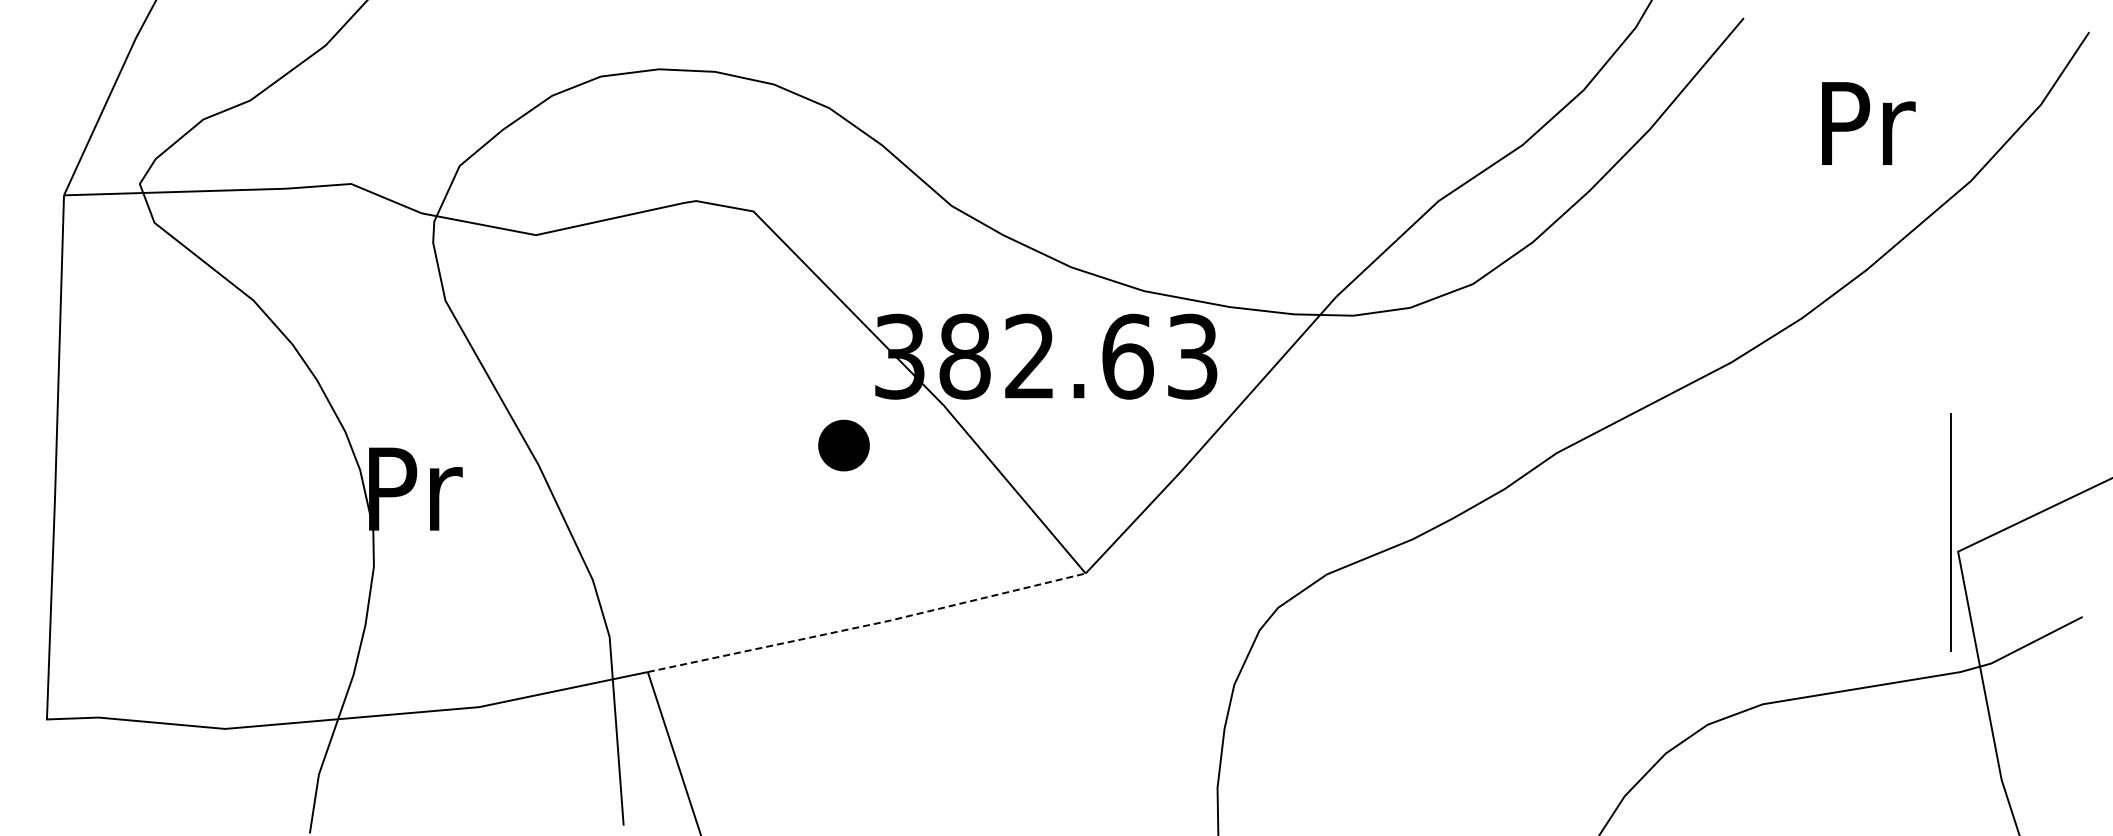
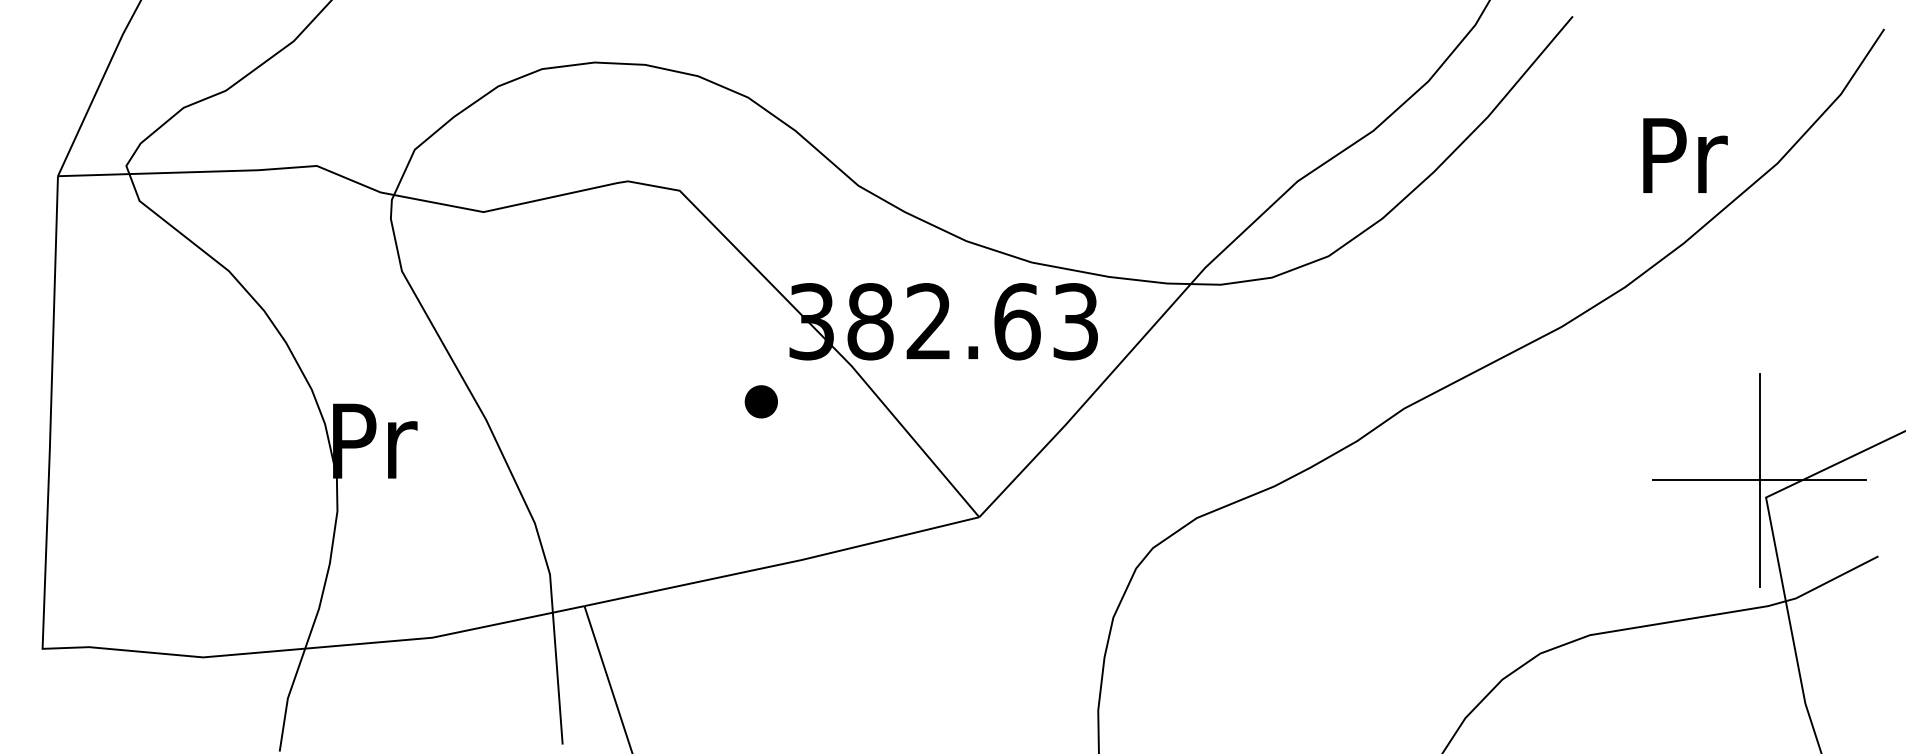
text: (1868, 123) -> (1685, 155), moved
part: (843, 445) -> (760, 401), size x0.71
line: (1950, 532) -> (1759, 480), added
line: (868, 625) -> (783, 564), dashed -> solid

